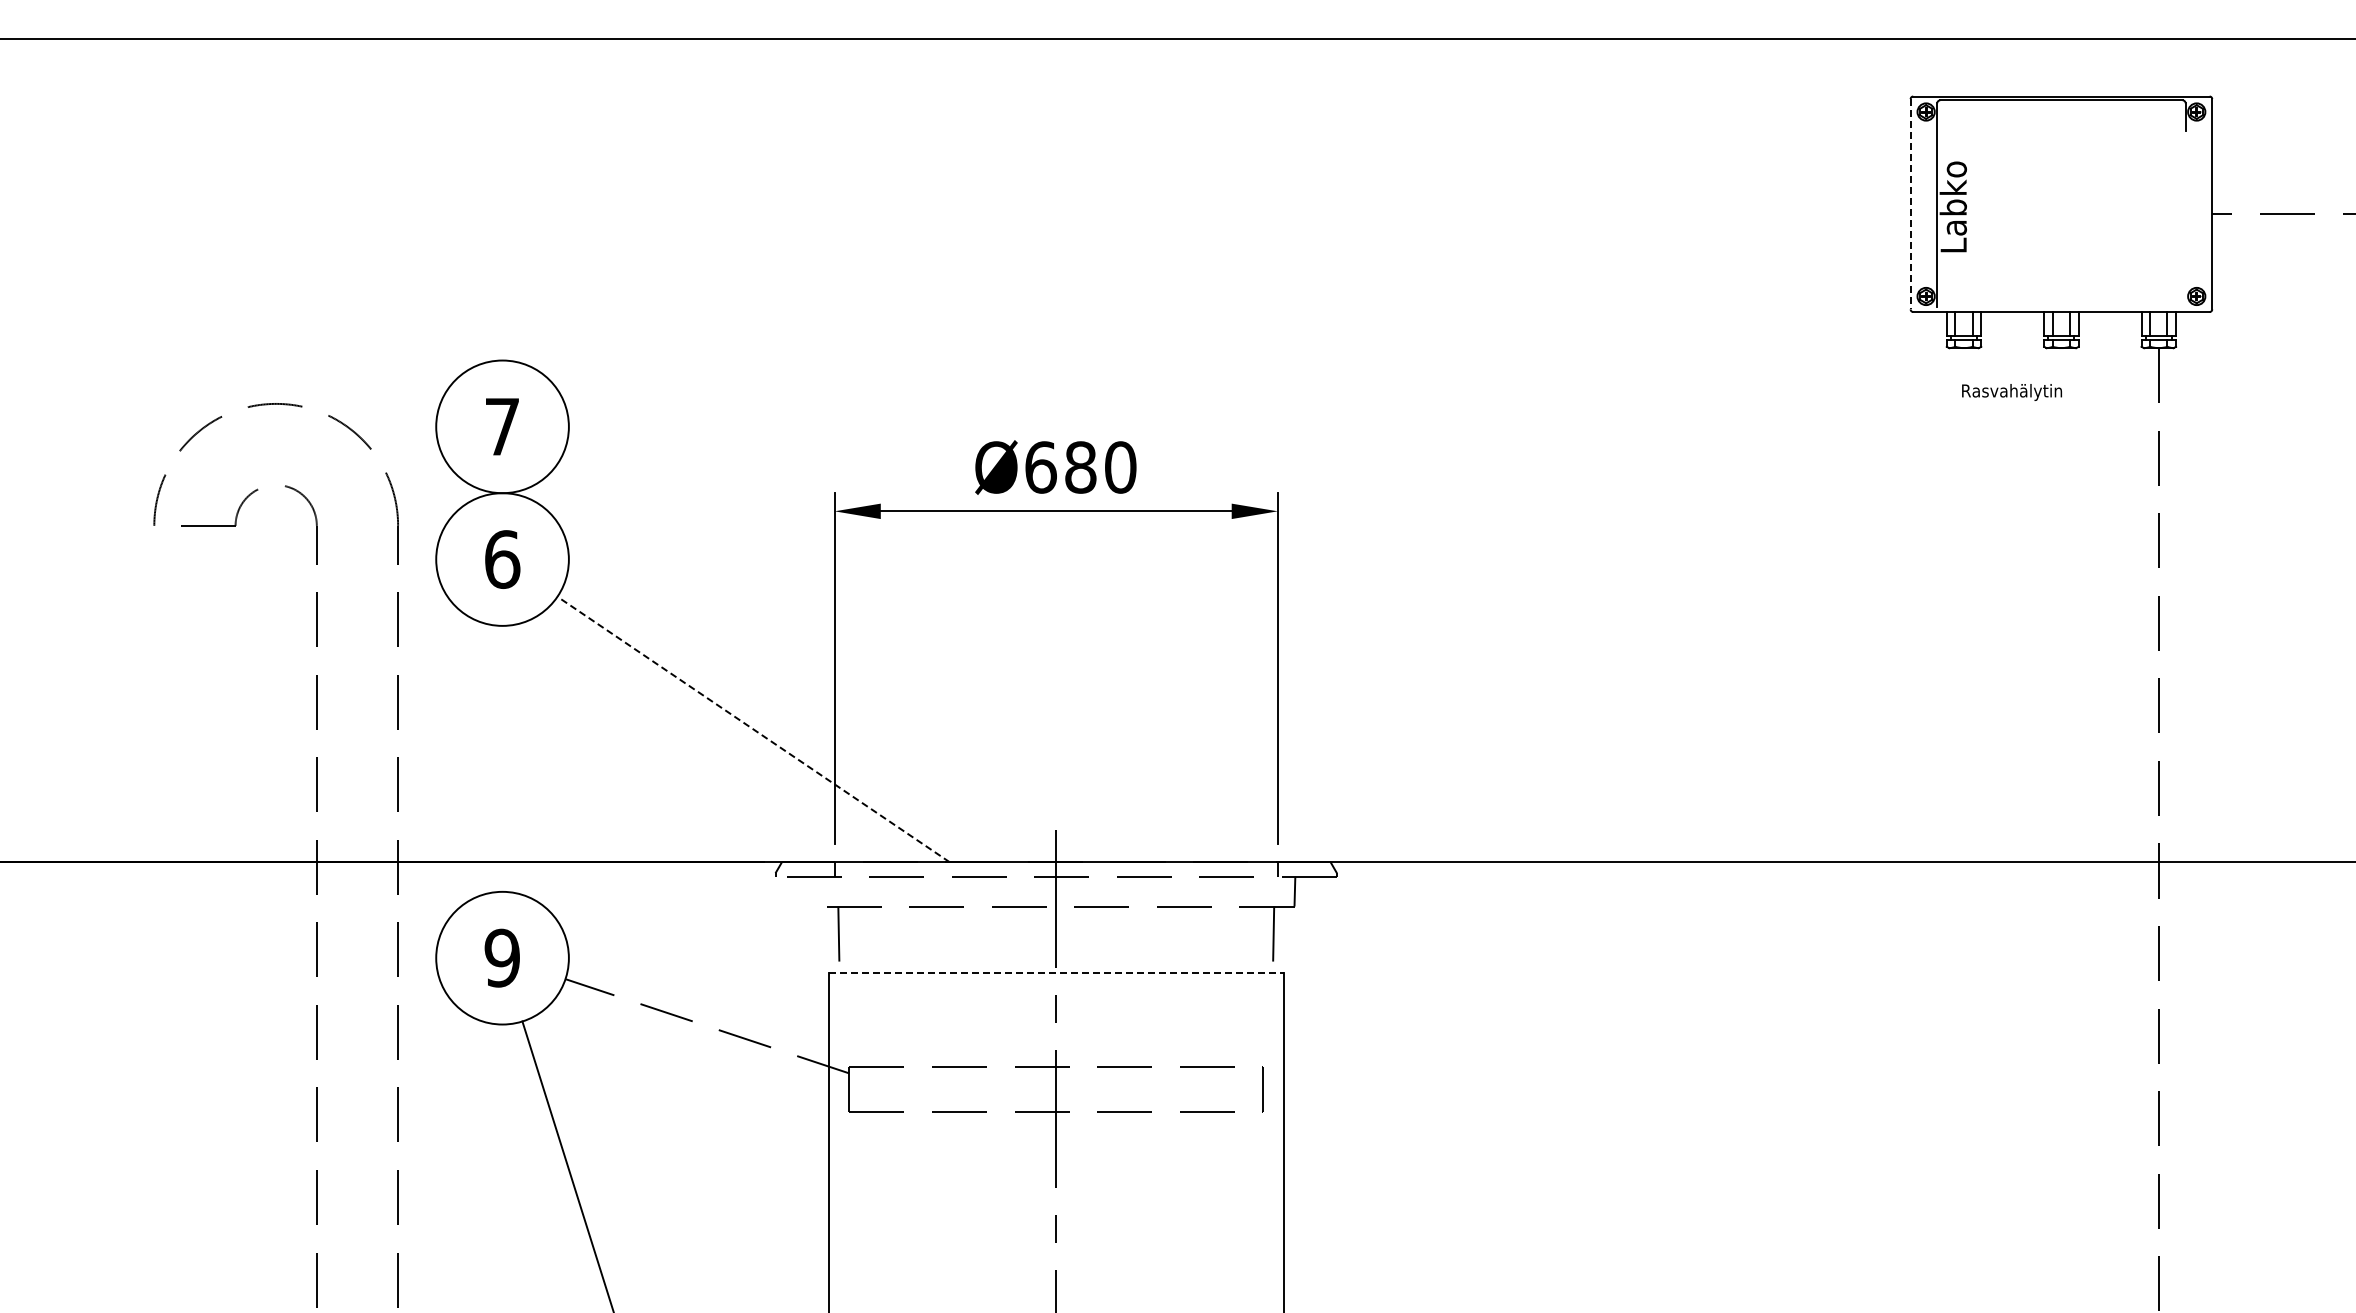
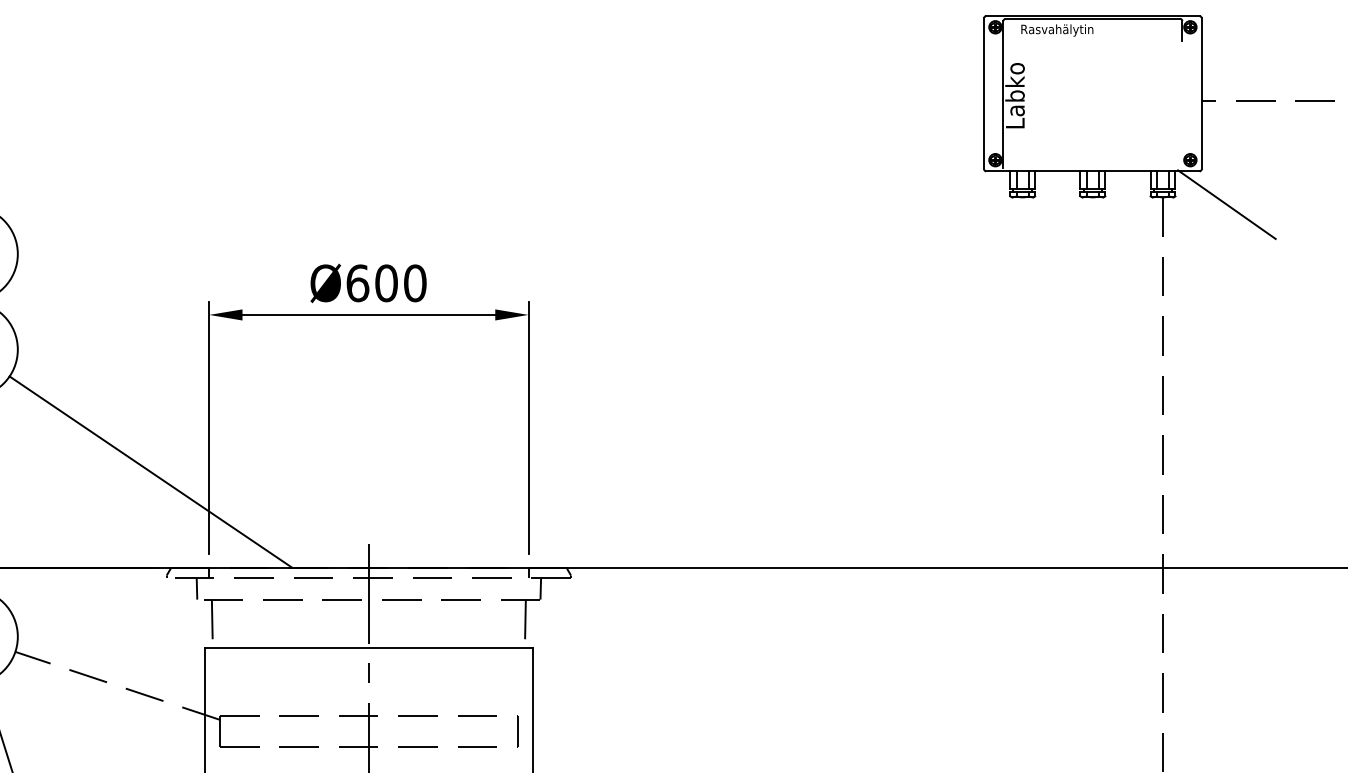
line: (1910, 204) -> (984, 93), dashed -> solid
line: (2247, 357) -> (1226, 204), added
text: (2011, 392) -> (1056, 30), moved
text: (1080, 467) -> (386, 283), Ø680 -> Ø600
line: (753, 729) -> (150, 472), dashed -> solid
line: (817, 891) -> (196, 588), added
line: (1056, 973) -> (369, 647), dashed -> solid

